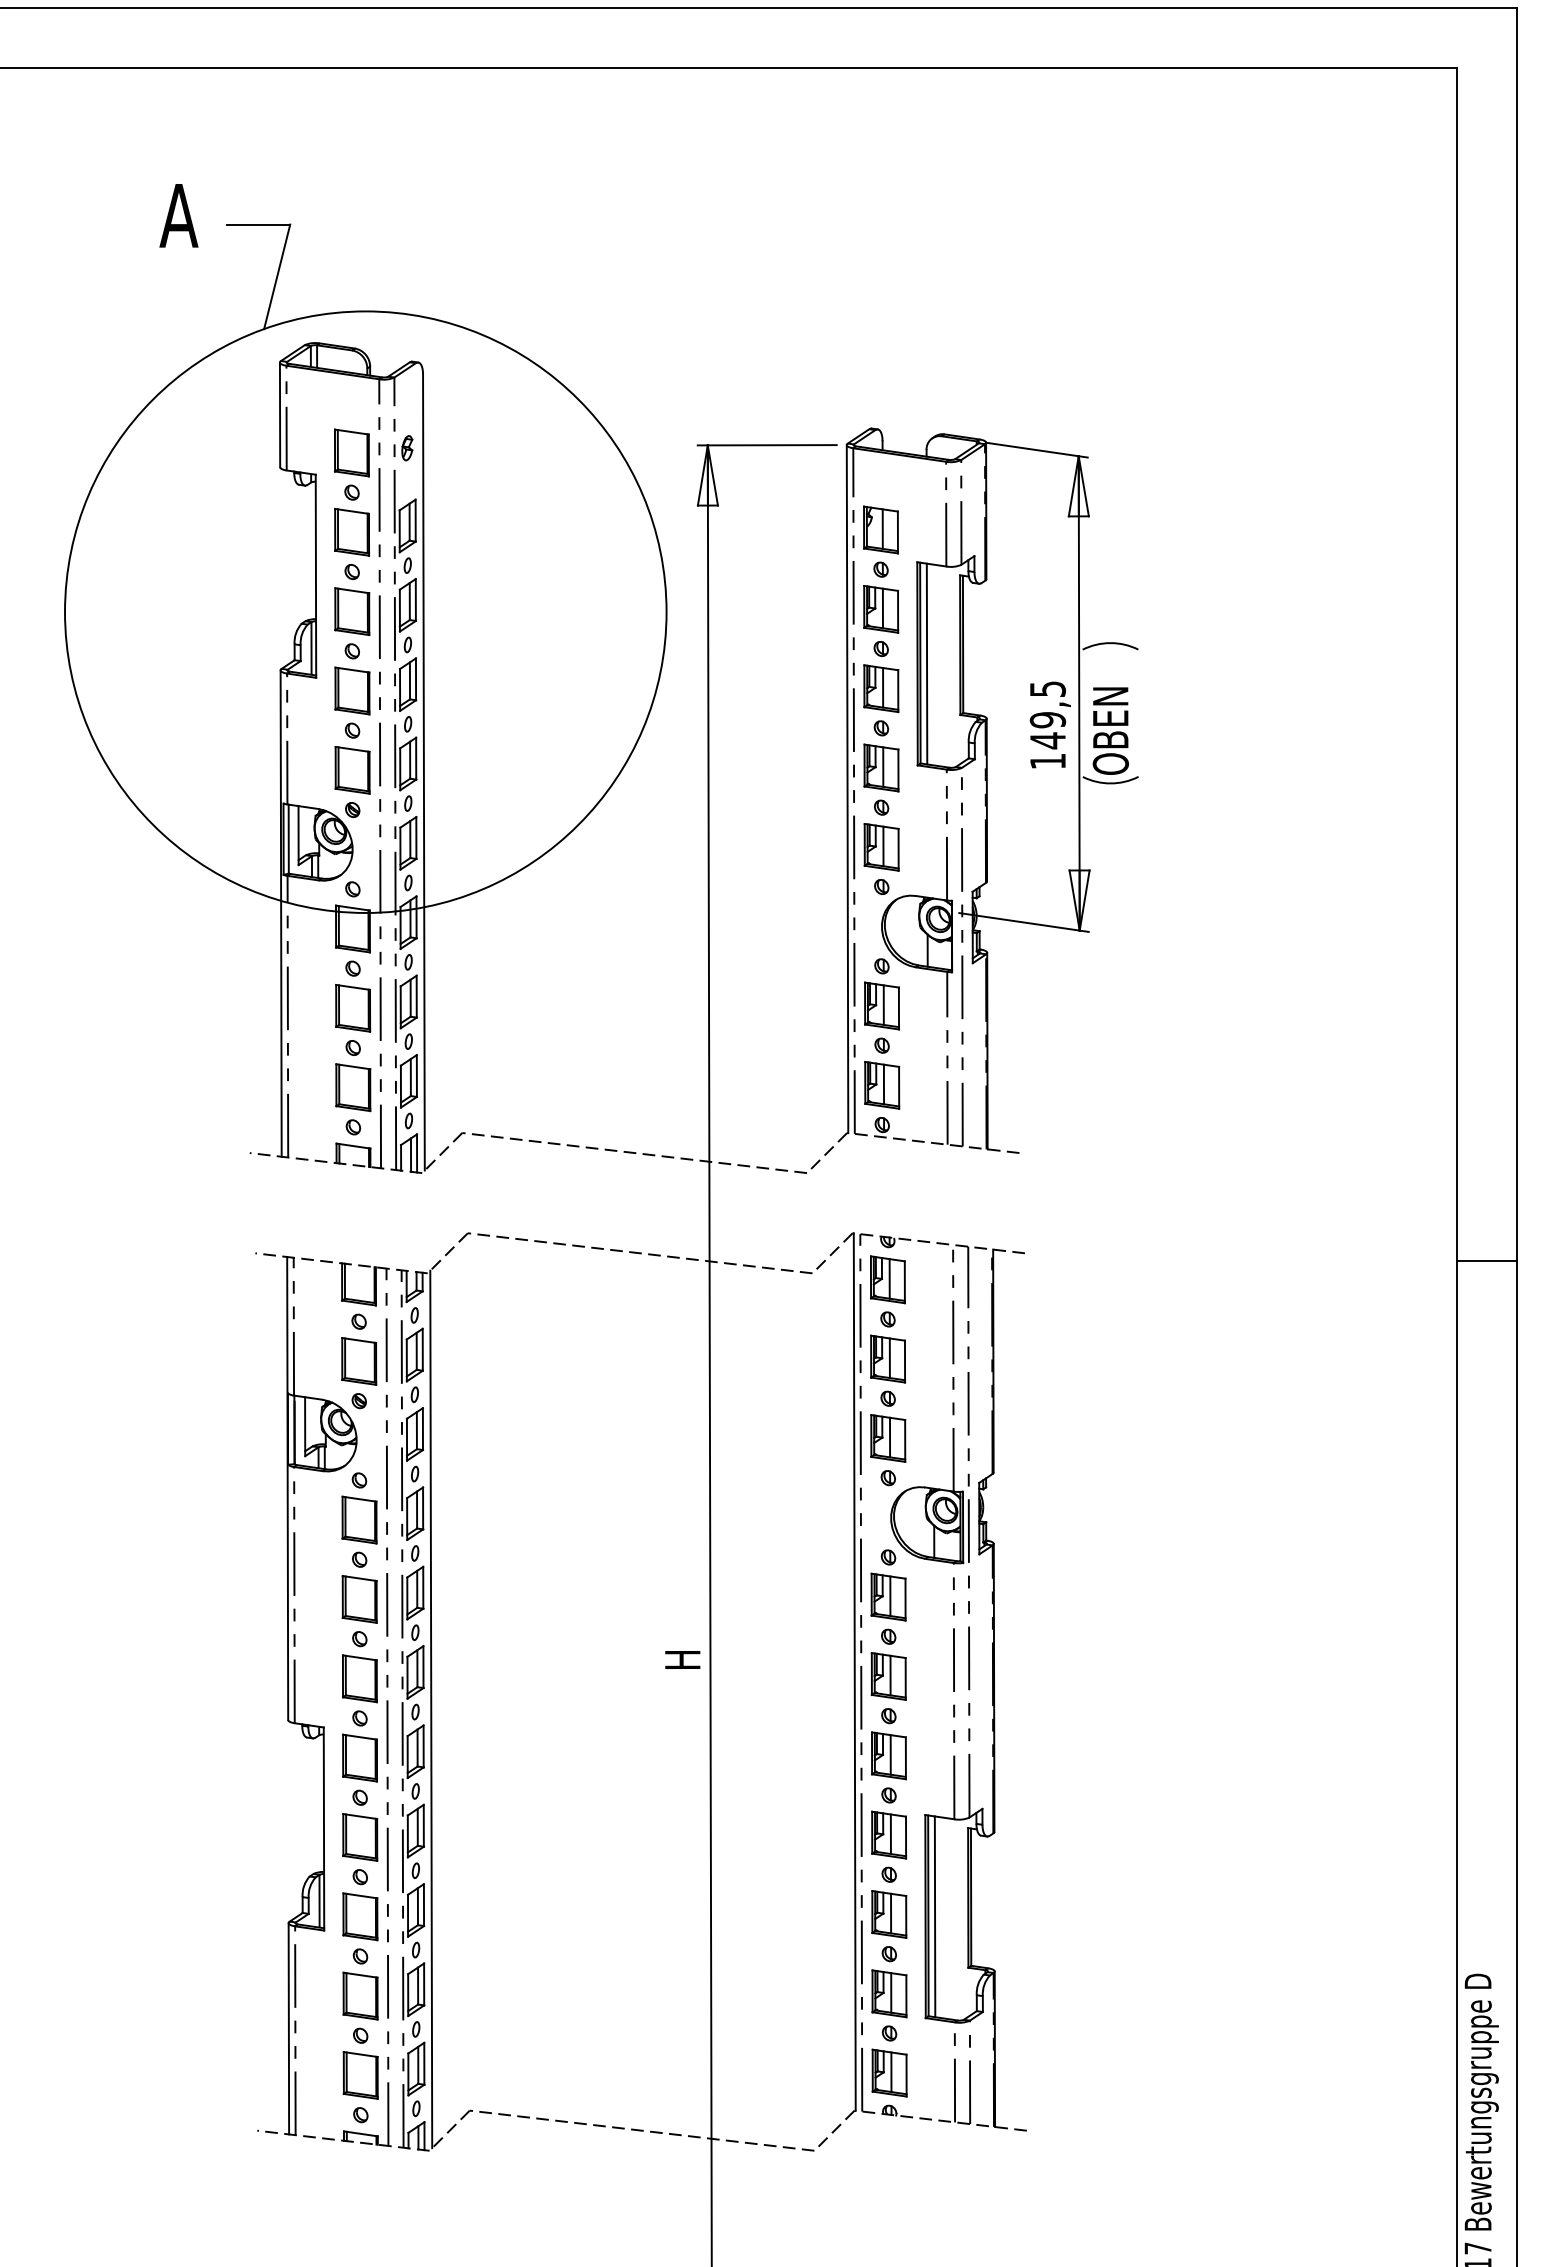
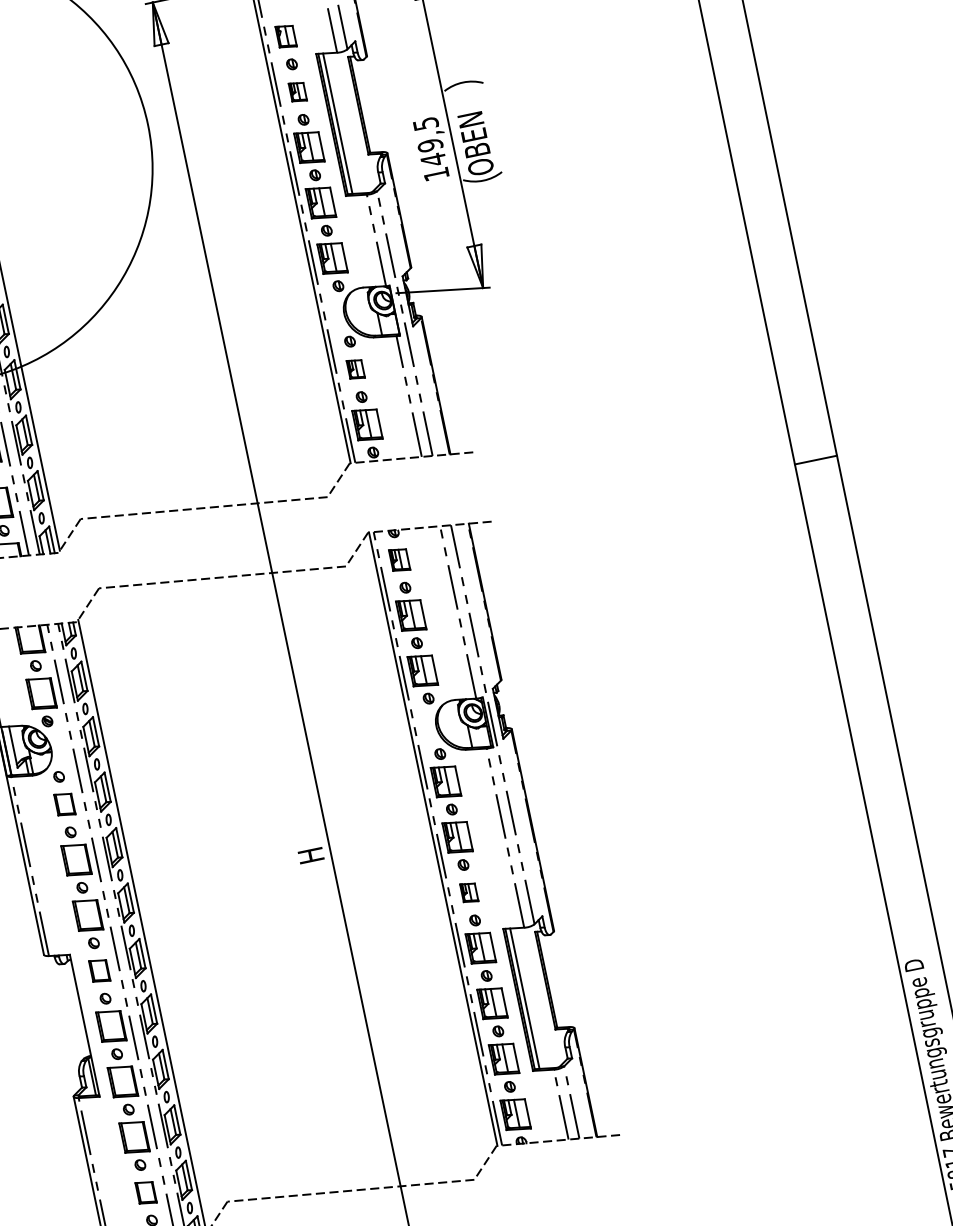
part: (880, 529) -> (285, 36), size x0.7
part: (881, 609) -> (298, 92), size x0.6
part: (881, 1005) -> (355, 369), size x0.6
part: (887, 1279) -> (399, 559), size x0.7
part: (359, 1519) -> (64, 804), size x0.7
part: (888, 1755) -> (468, 892), size x0.6
part: (359, 1757) -> (99, 970), size x0.7
part: (360, 2075) -> (146, 1192), size x0.7

